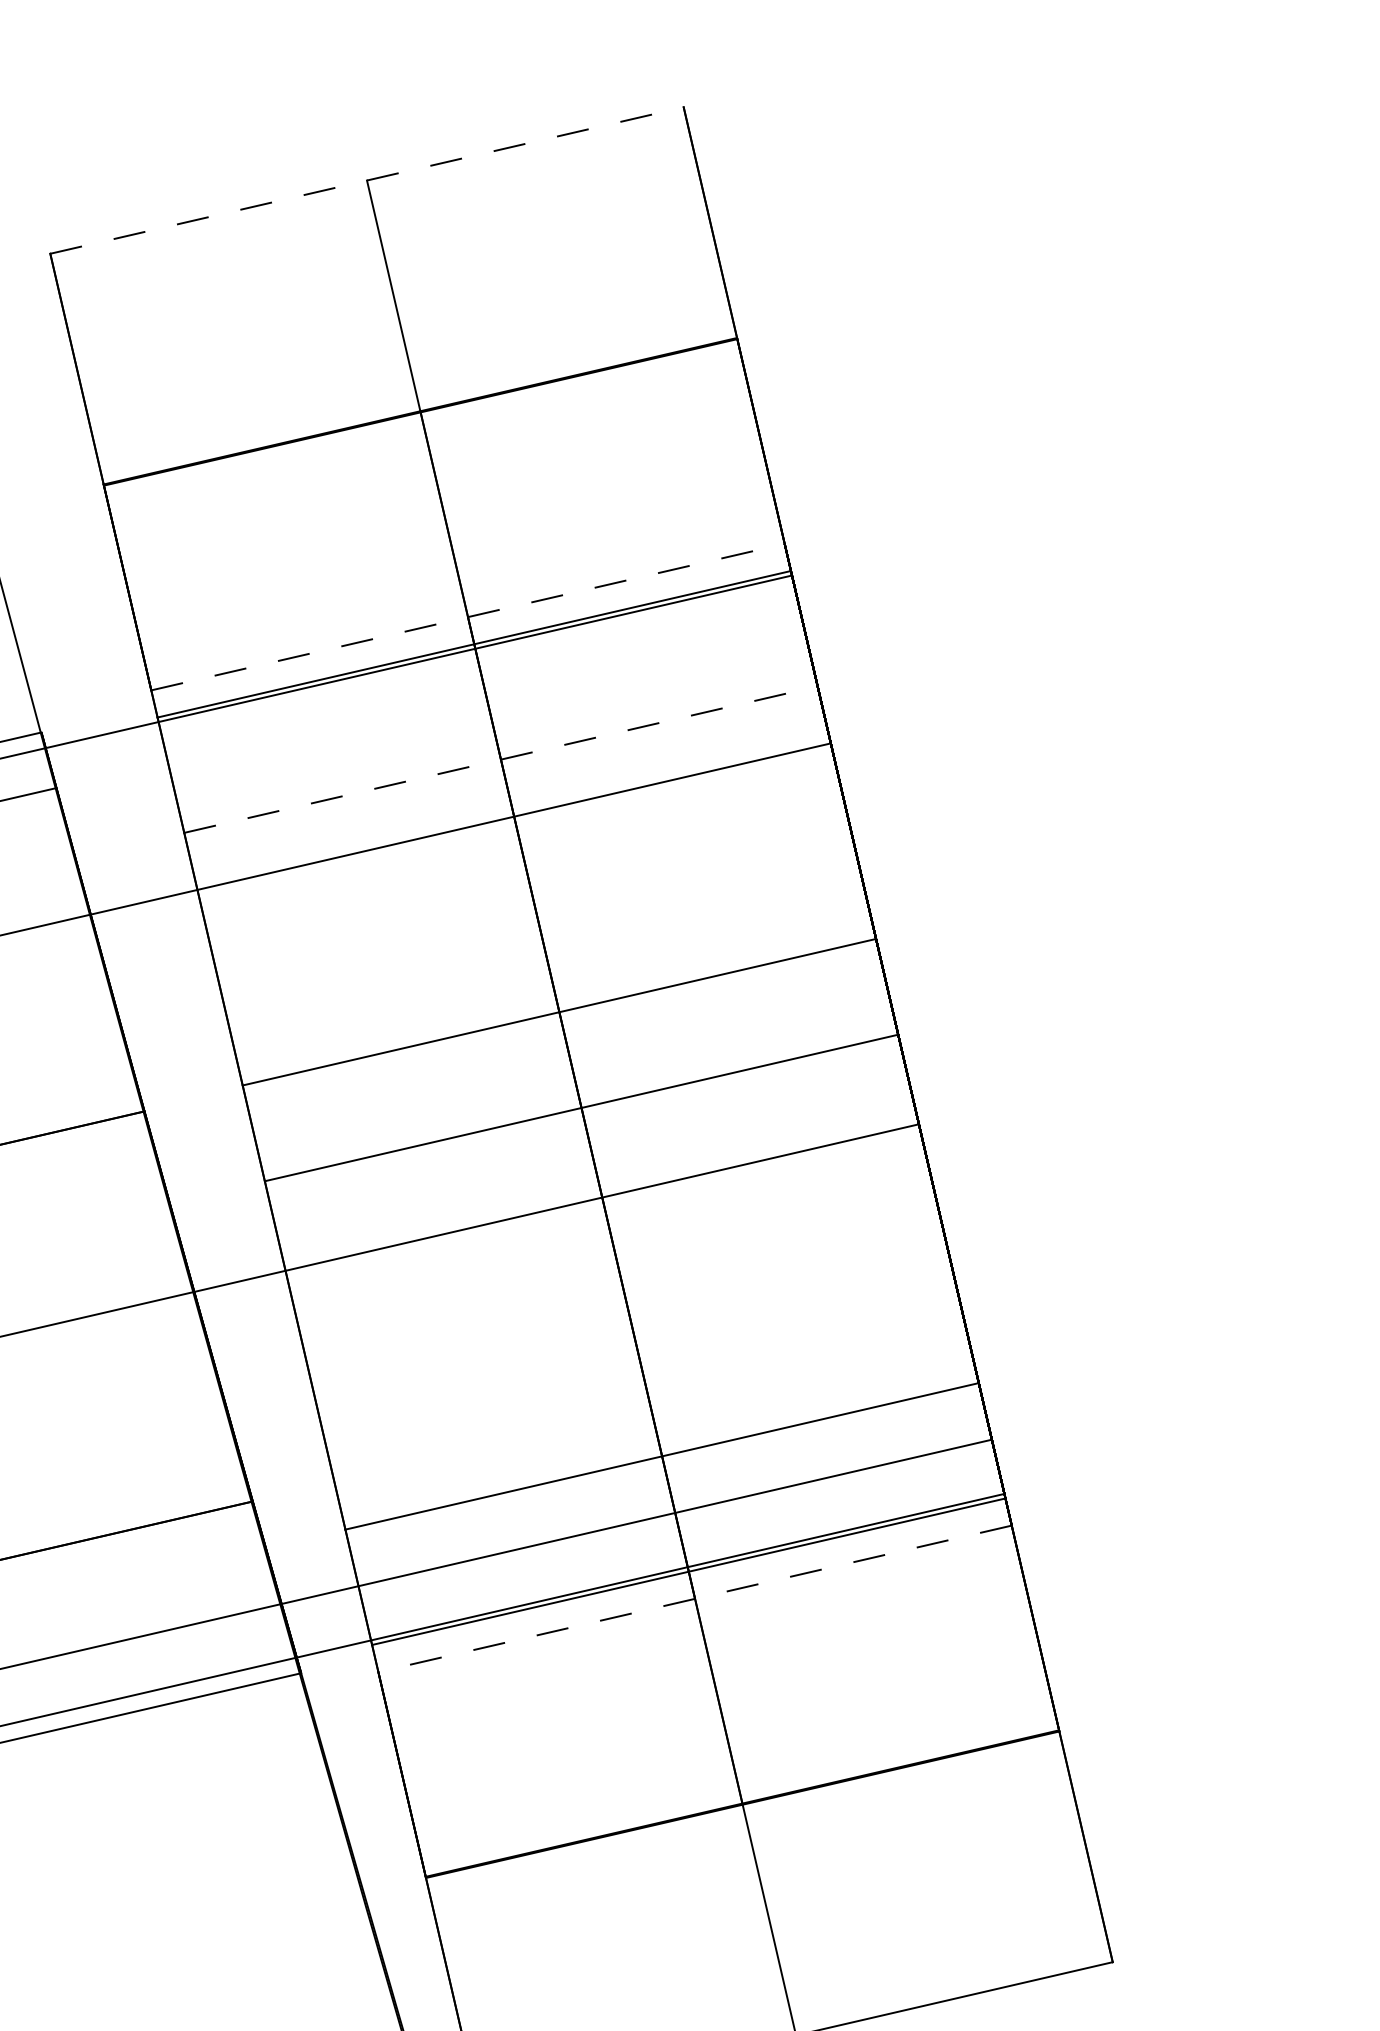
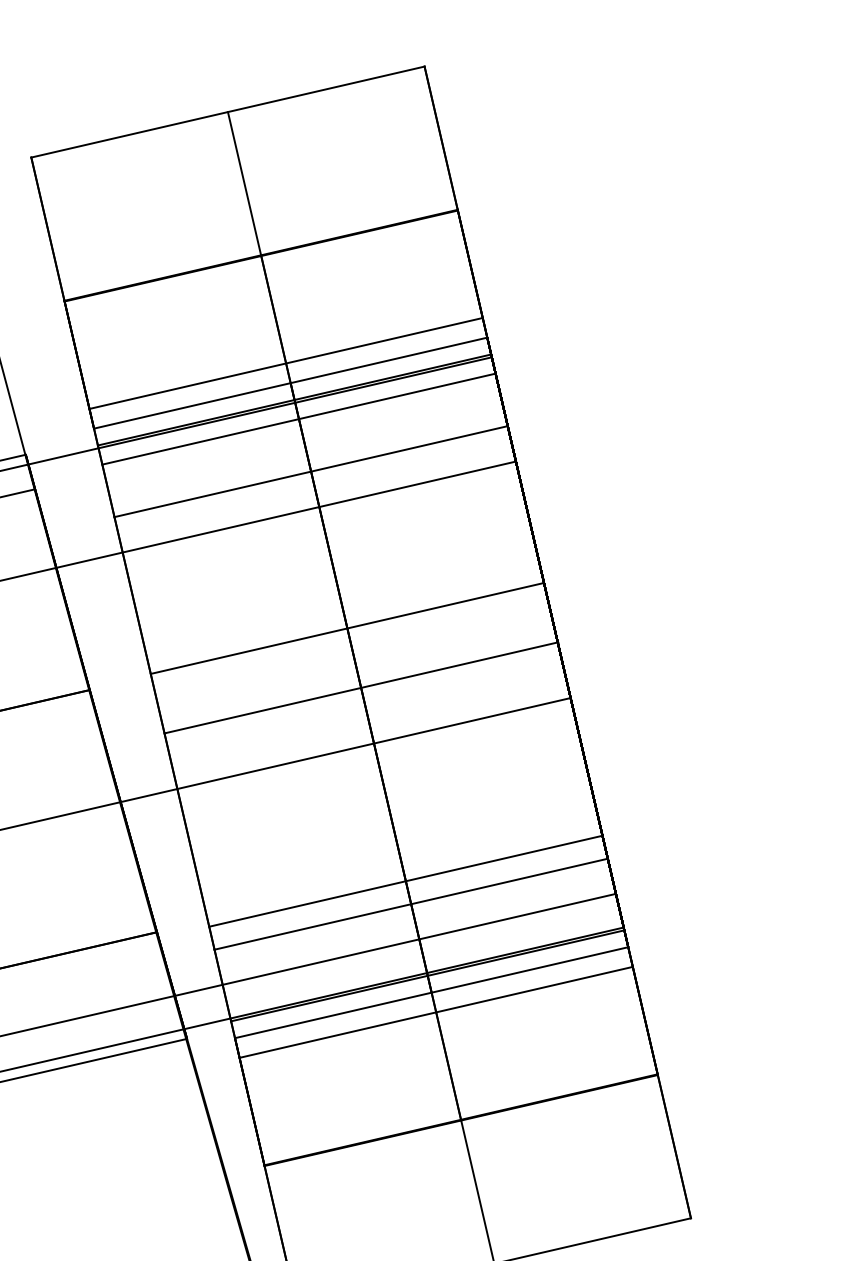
line: (366, 181) -> (227, 112), dashed -> solid
line: (459, 585) -> (285, 363), added
line: (467, 617) -> (290, 383), dashed -> solid
line: (480, 674) -> (298, 418), added
line: (501, 759) -> (311, 471), dashed -> solid
line: (652, 1418) -> (405, 880), added
line: (694, 1598) -> (431, 992), dashed -> solid
line: (701, 1629) -> (435, 1011), added

